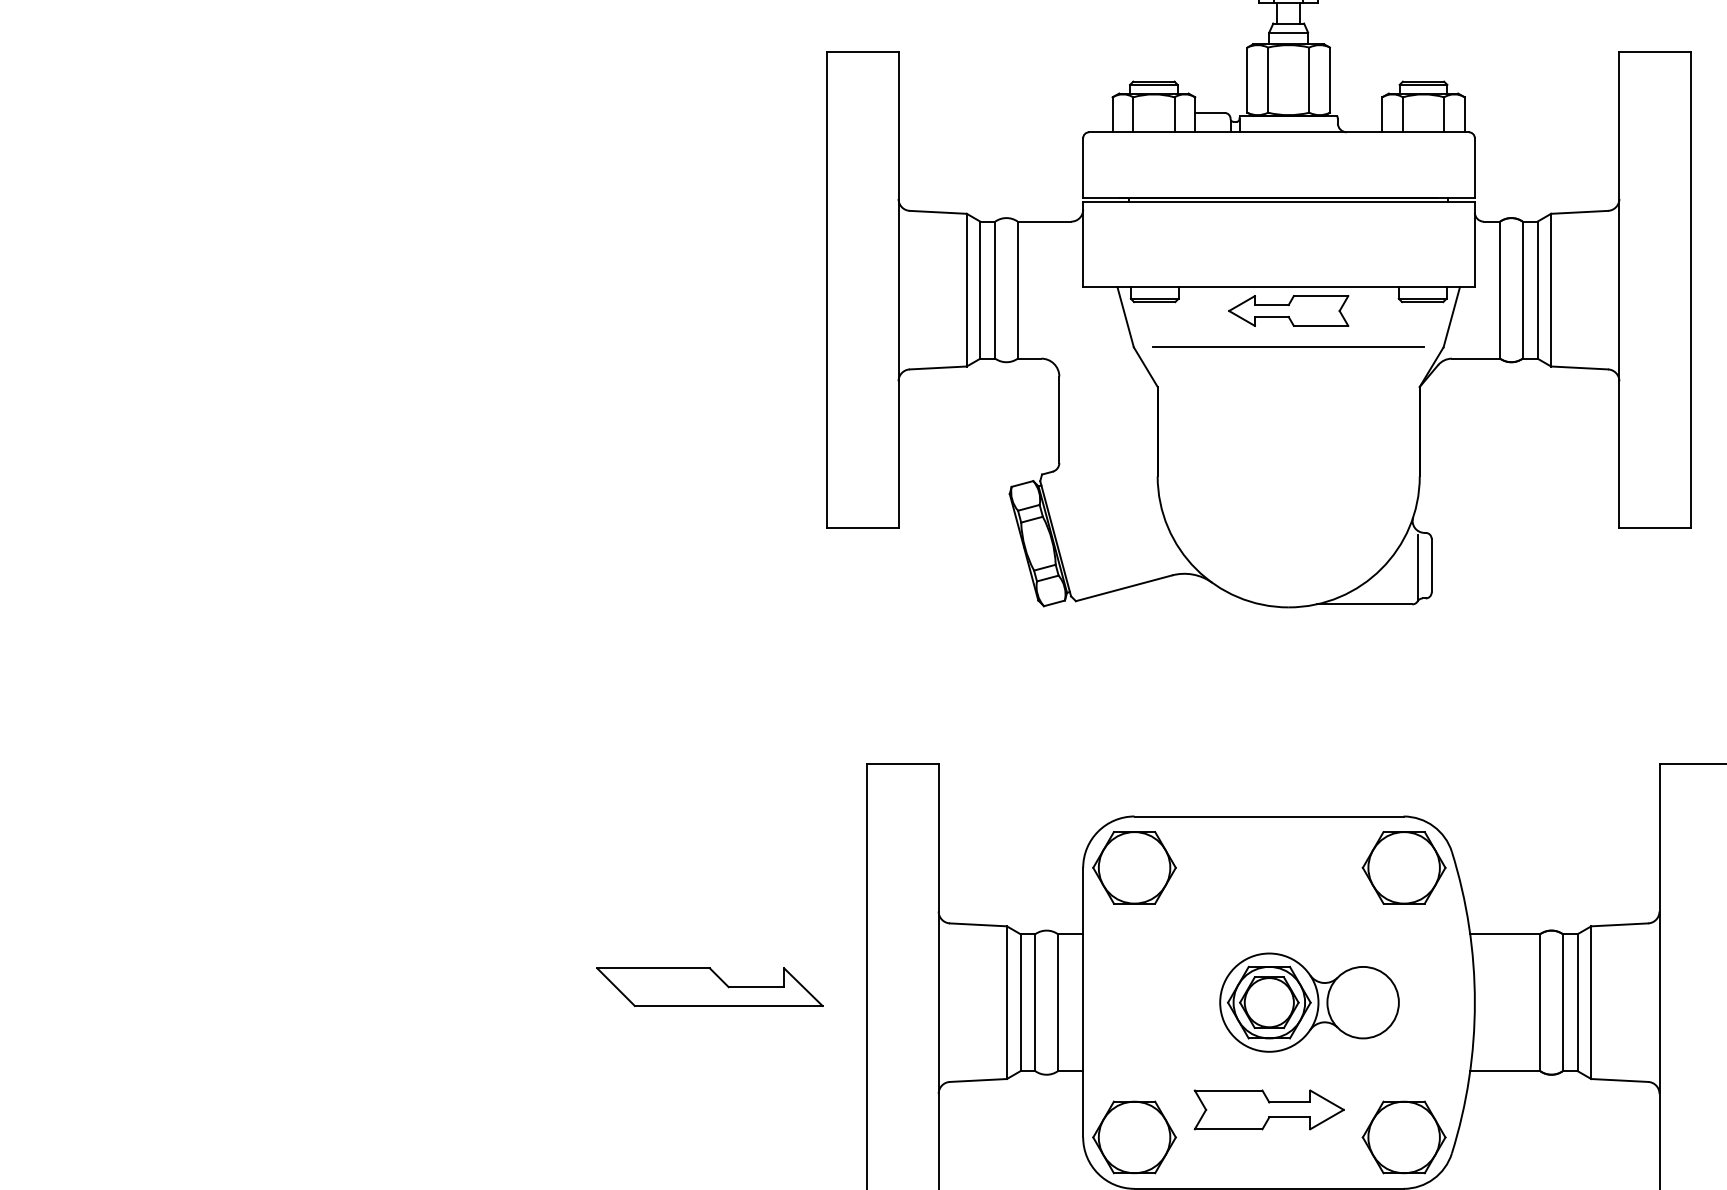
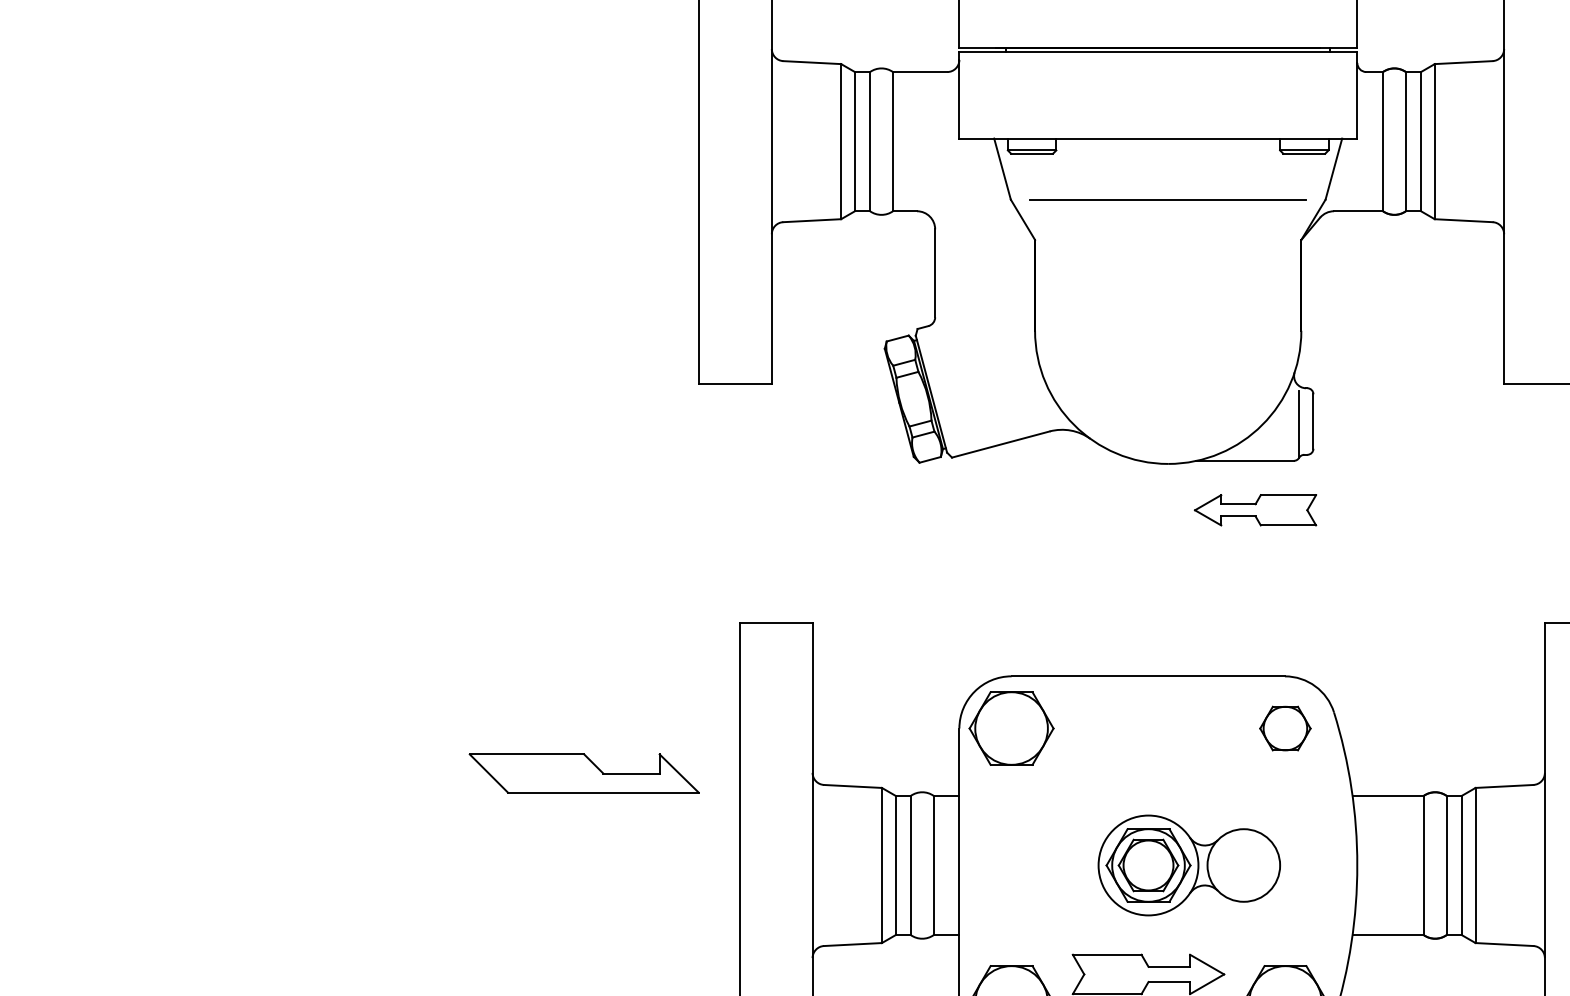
part: (1288, 310) -> (1255, 509), moved
part: (1403, 867) -> (1284, 728), size x0.6
part: (709, 986) -> (583, 772), moved

